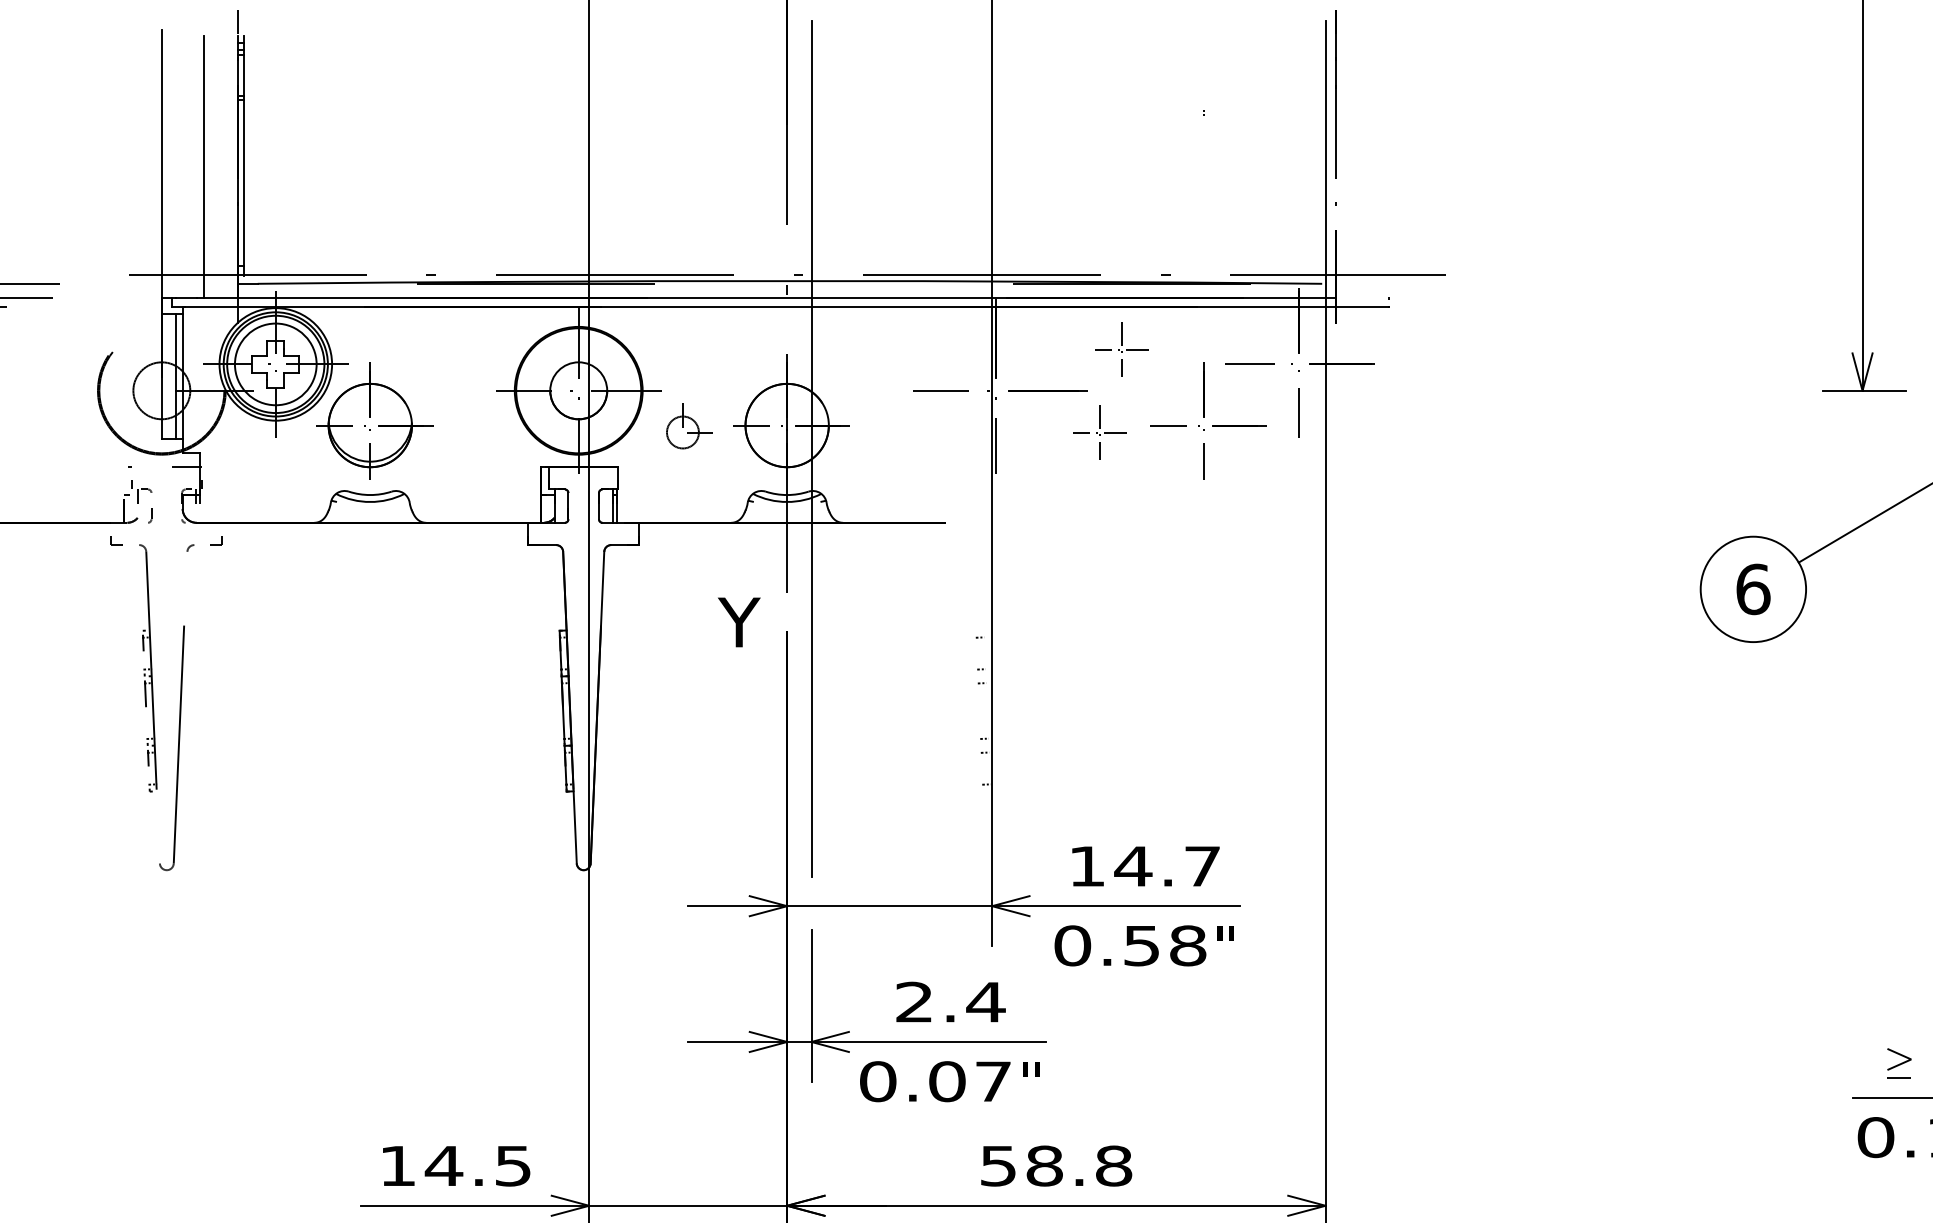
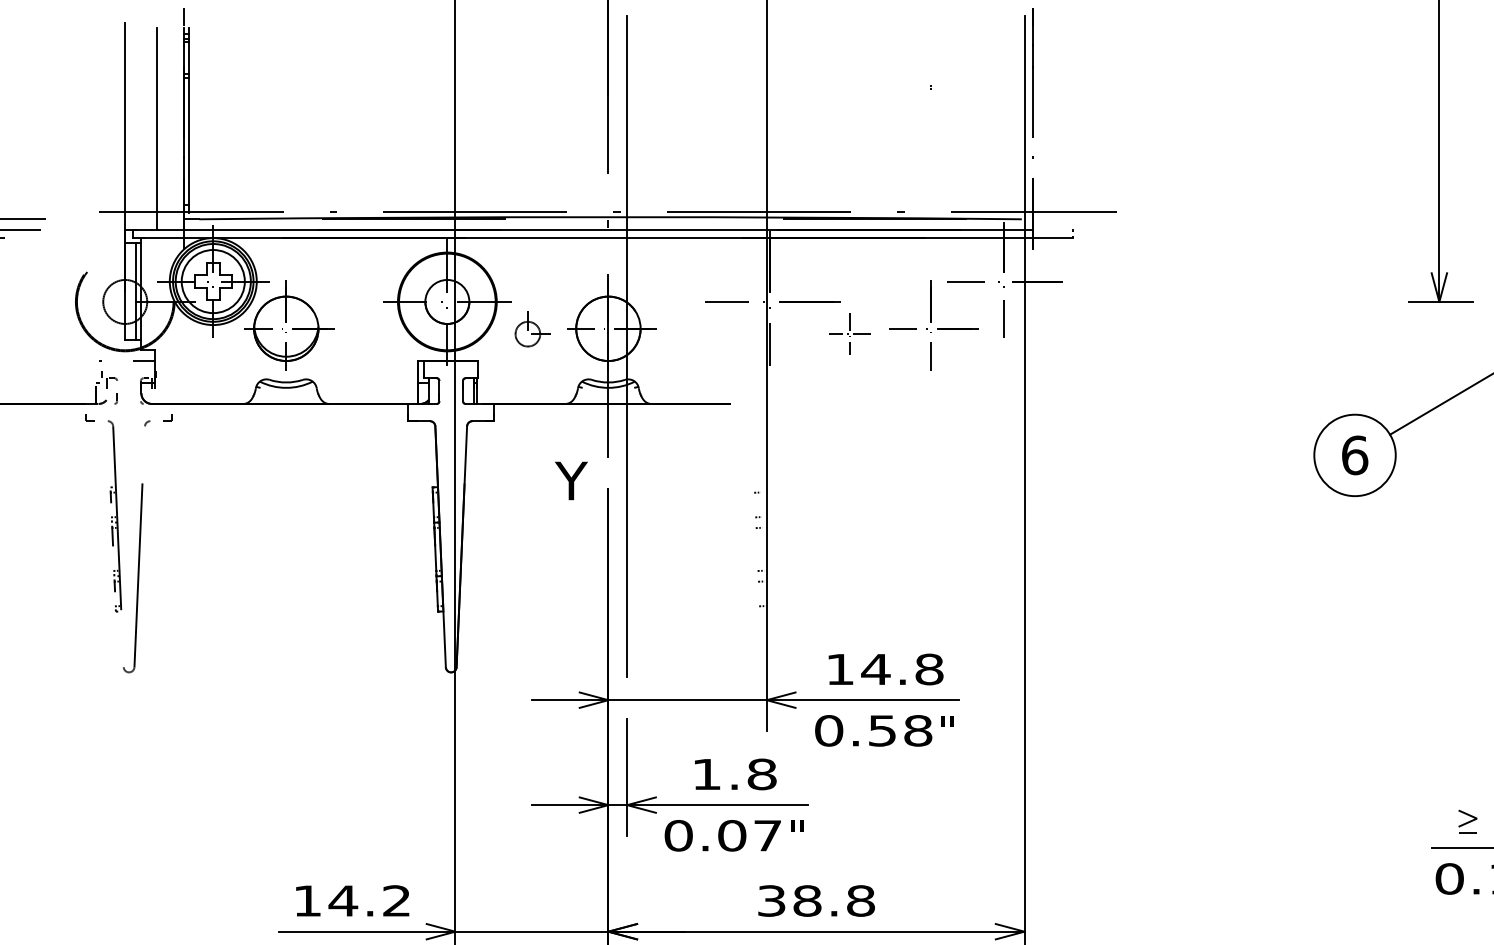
part: (1121, 349) -> (866, 270), removed
text: (1202, 866) -> (929, 669), 14.7 -> 14.8
text: (950, 1001) -> (734, 773), 2.4 -> 1.8
text: (512, 1165) -> (396, 900), 14.5 -> 14.2
text: (998, 1165) -> (771, 900), 58.8 -> 38.8

